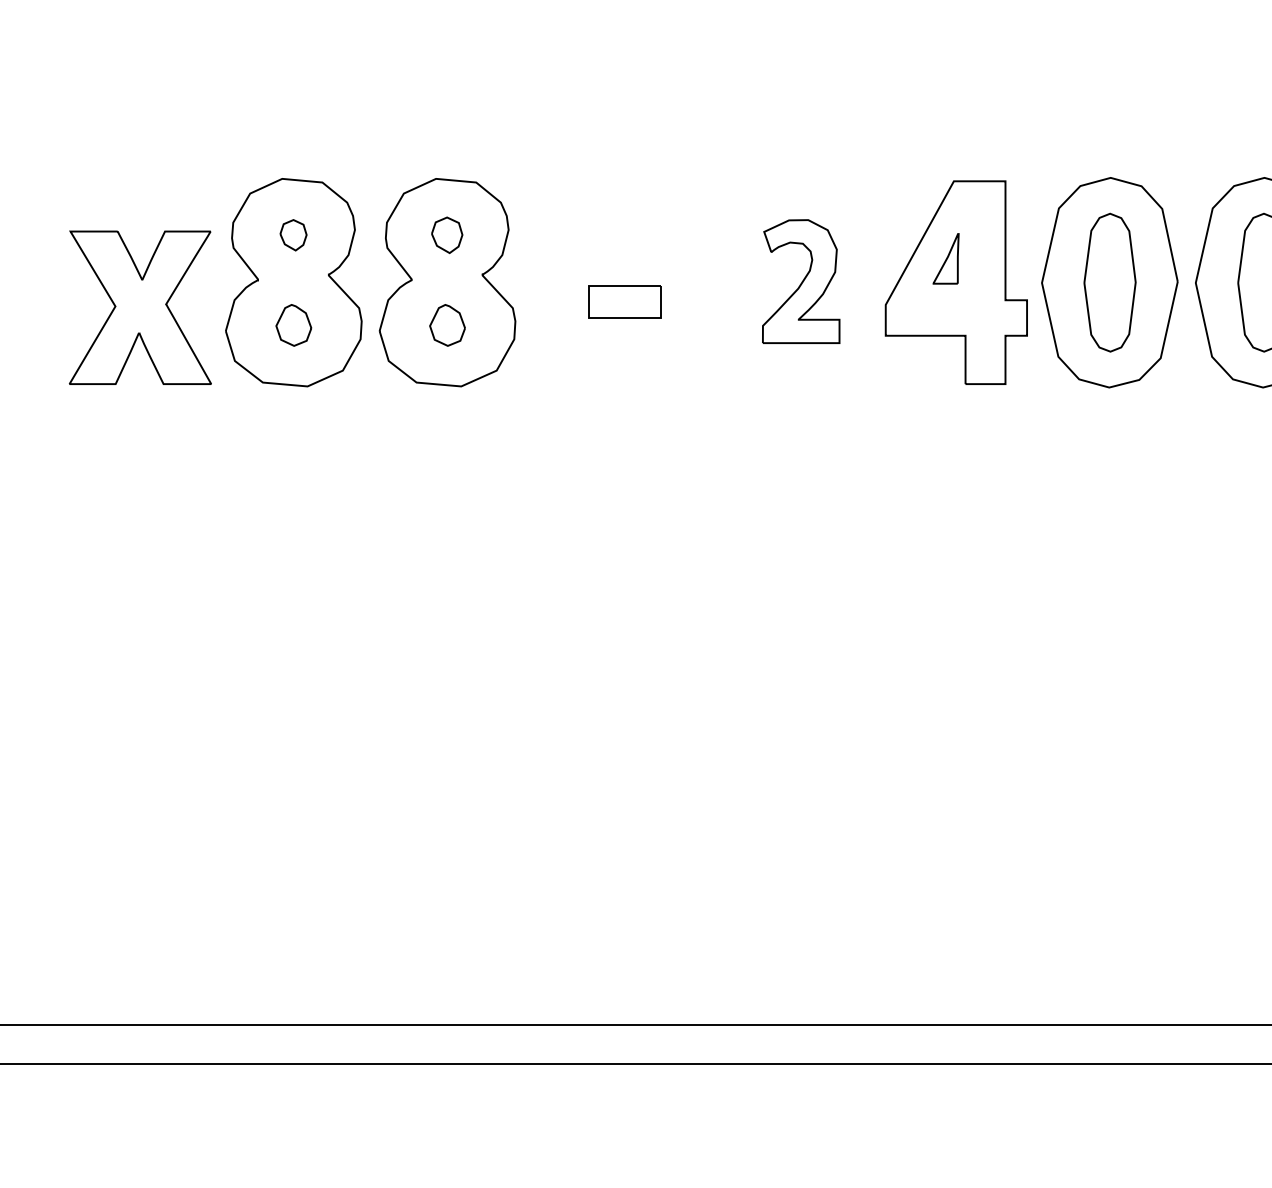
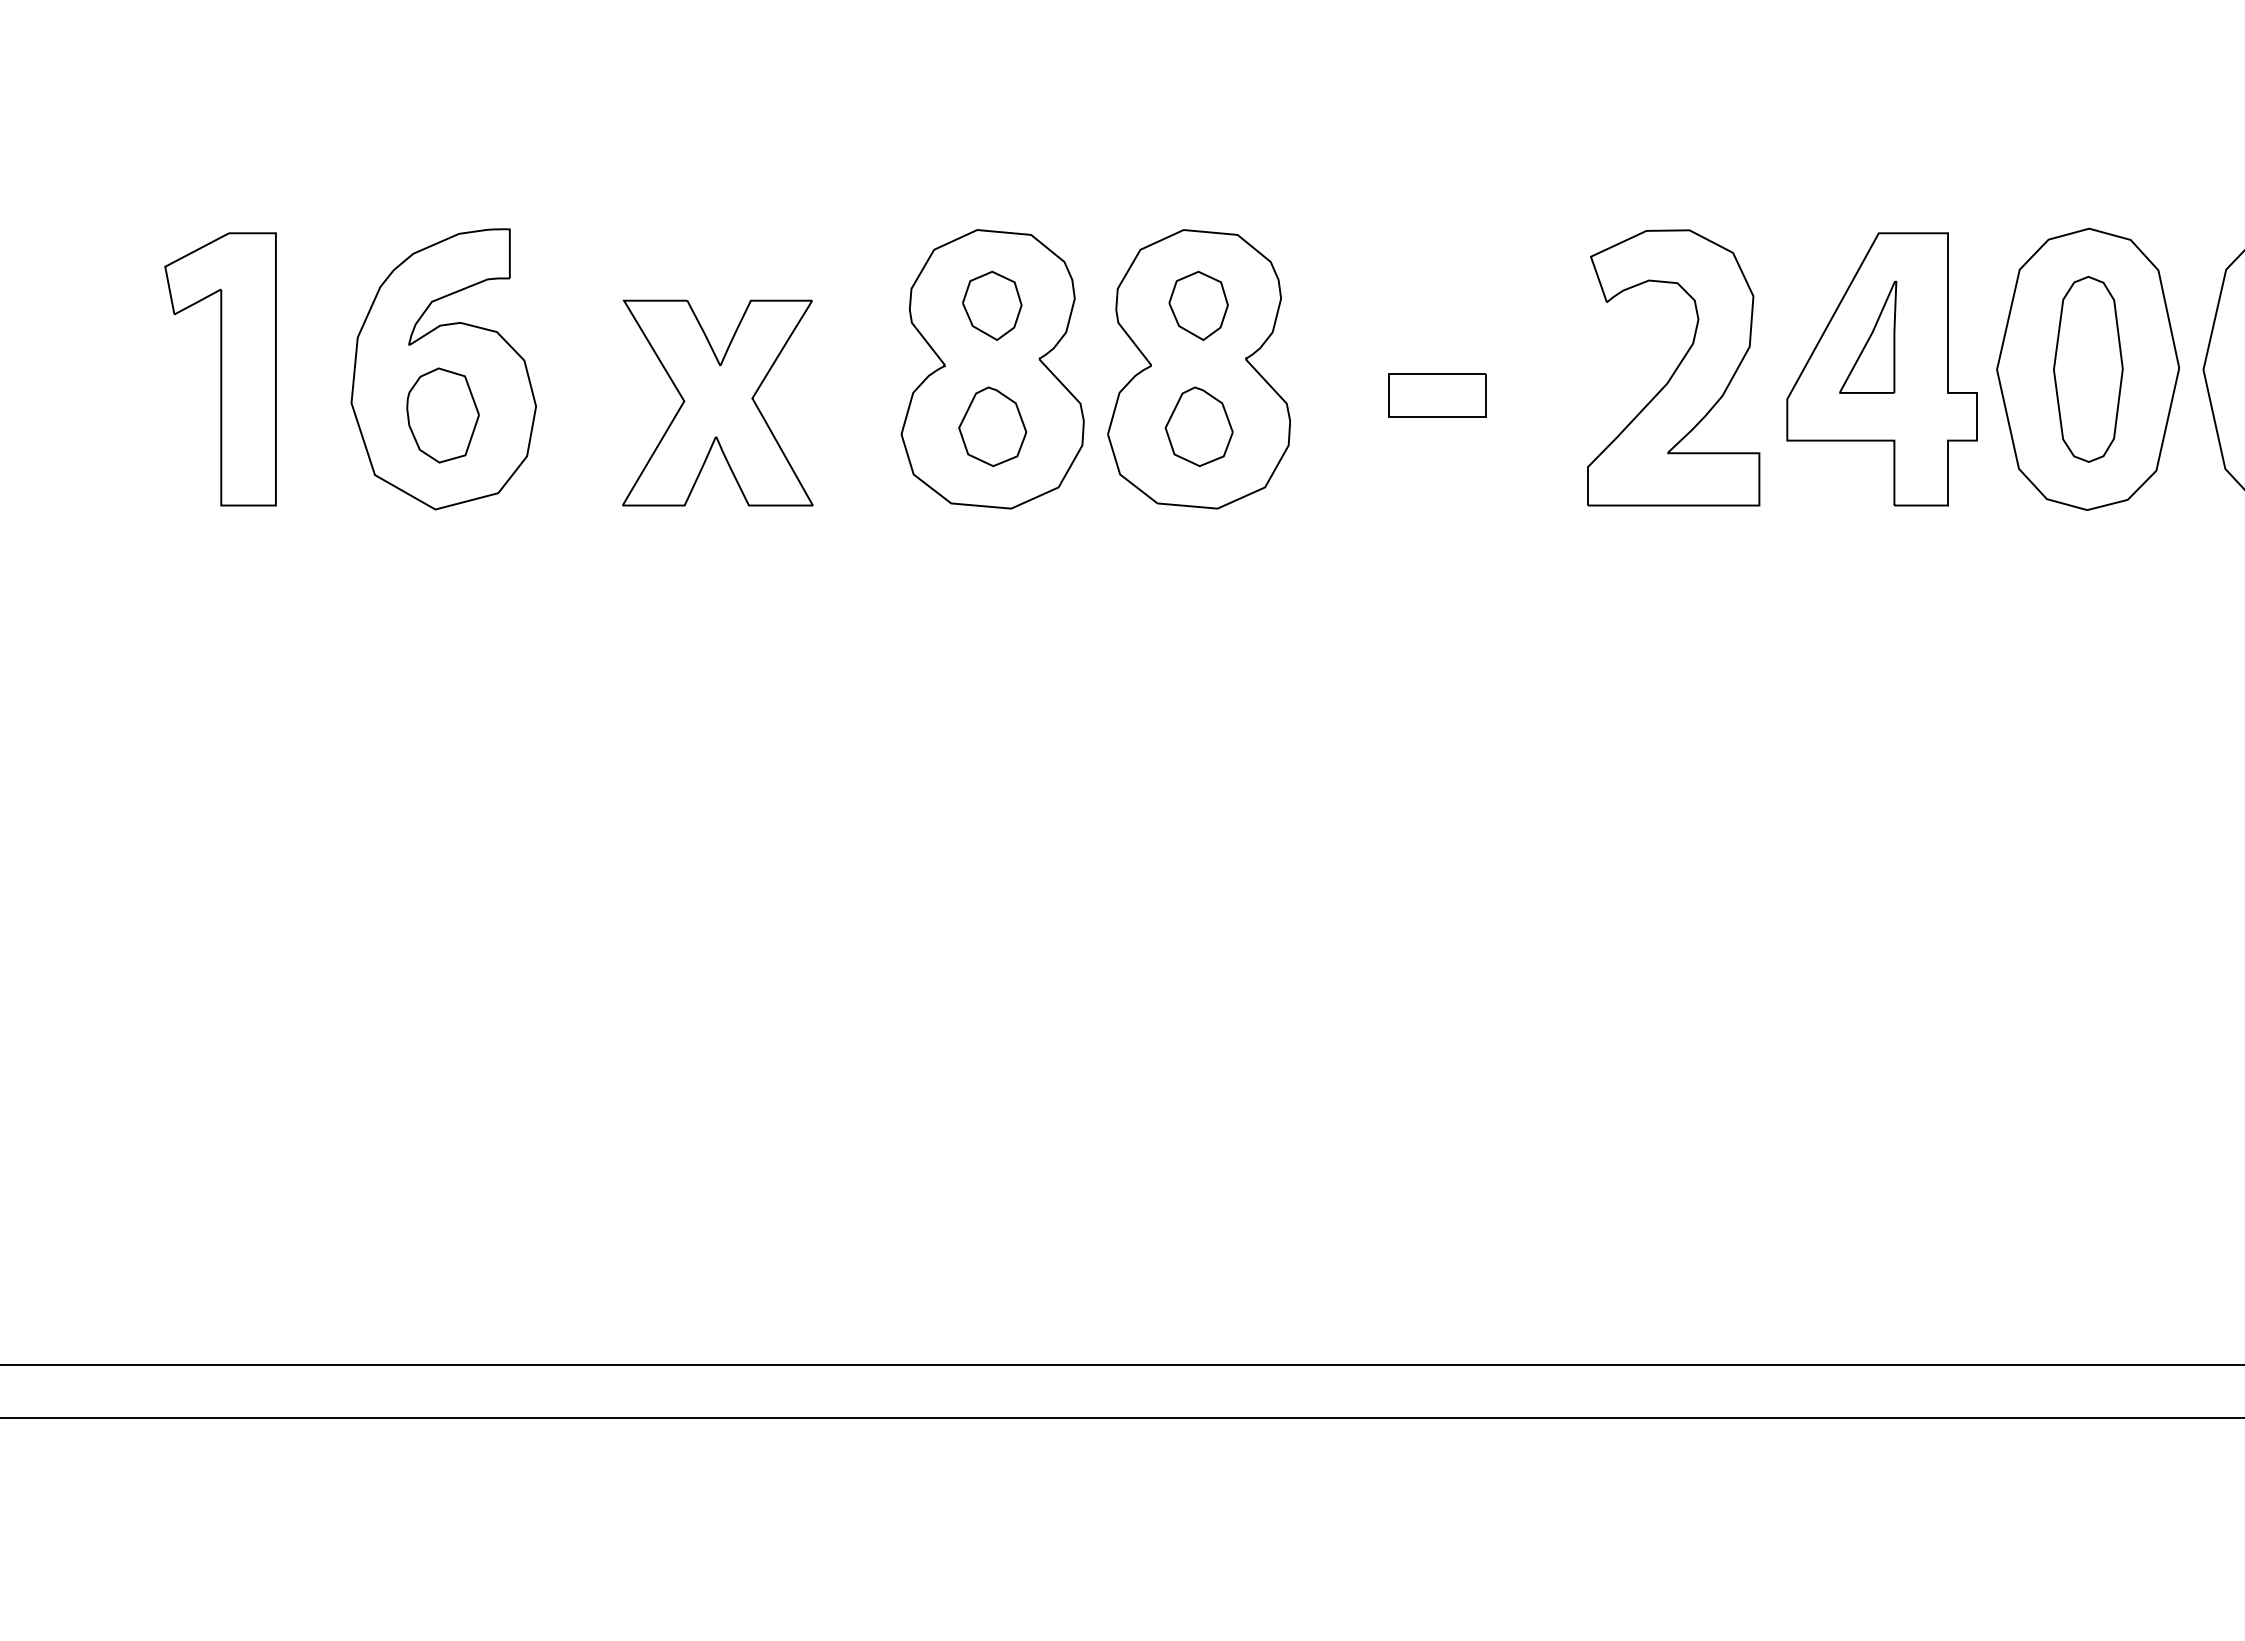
part: (293, 235) -> (992, 305), size x1.67
part: (447, 235) -> (1198, 305), size x1.43
part: (946, 258) -> (1868, 337), size x1.67
part: (800, 281) -> (1673, 367), size x1.67
part: (140, 307) -> (717, 402), moved
part: (293, 325) -> (992, 426), size x1.43
part: (447, 325) -> (1198, 426), size x1.43

